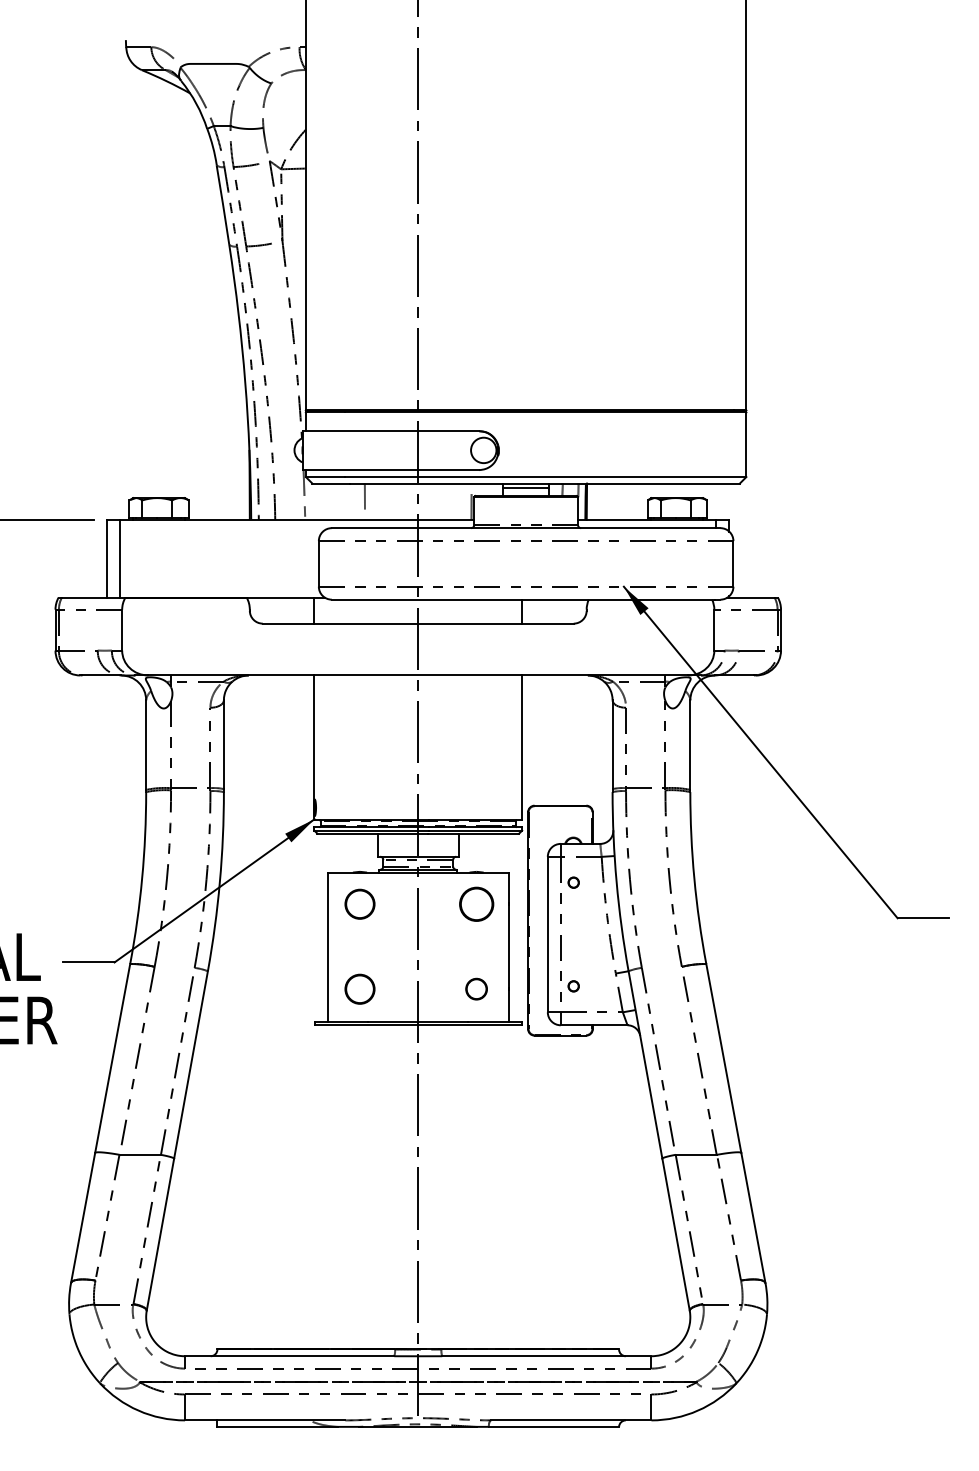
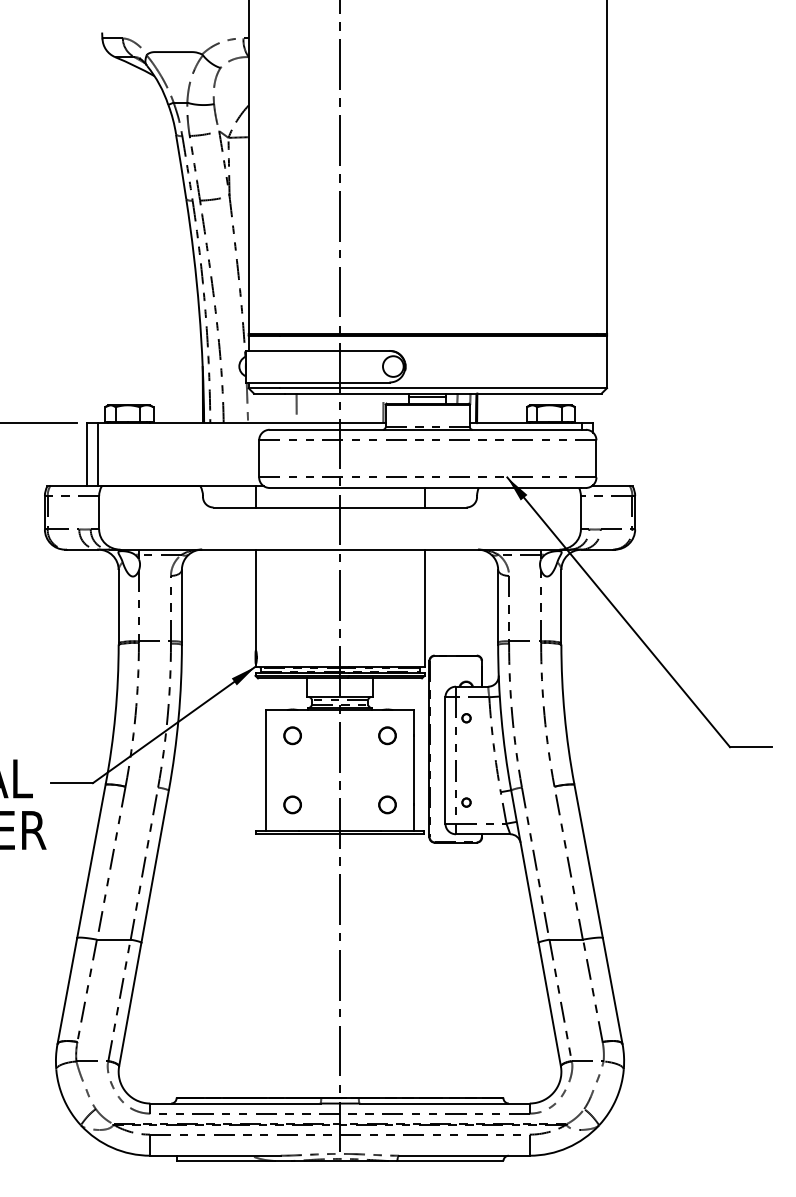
part: (359, 903) -> (292, 735), size x0.71
part: (476, 903) -> (387, 735), size x0.62
part: (359, 988) -> (292, 804), size x0.71

